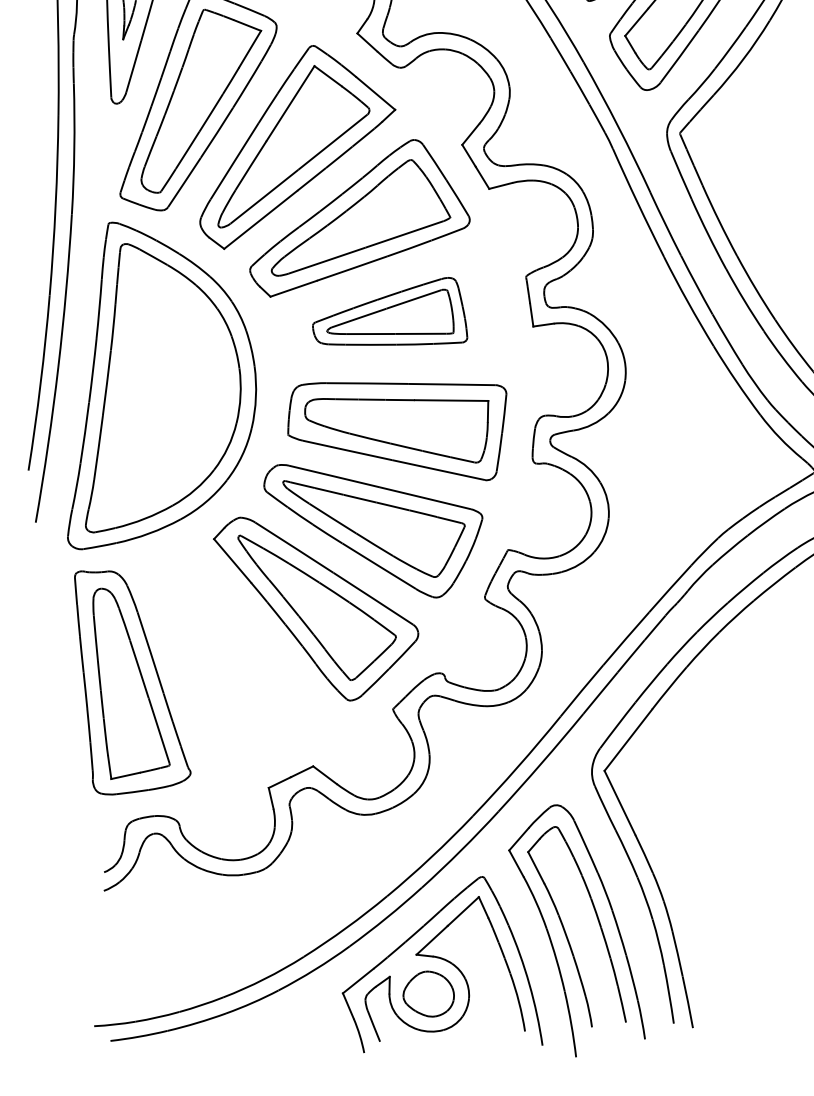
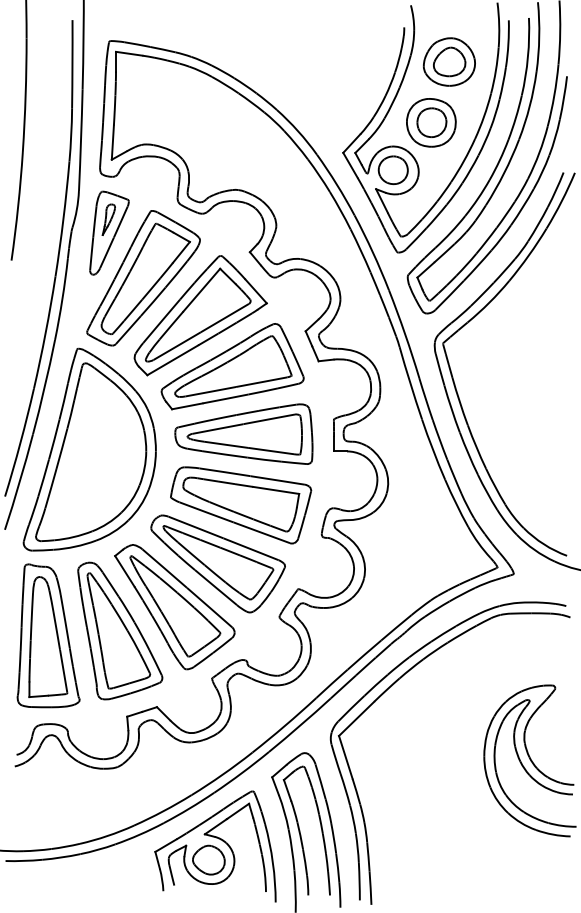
part: (387, 318) -> (243, 433), size x1.43
part: (239, 654) -> (120, 630), added

